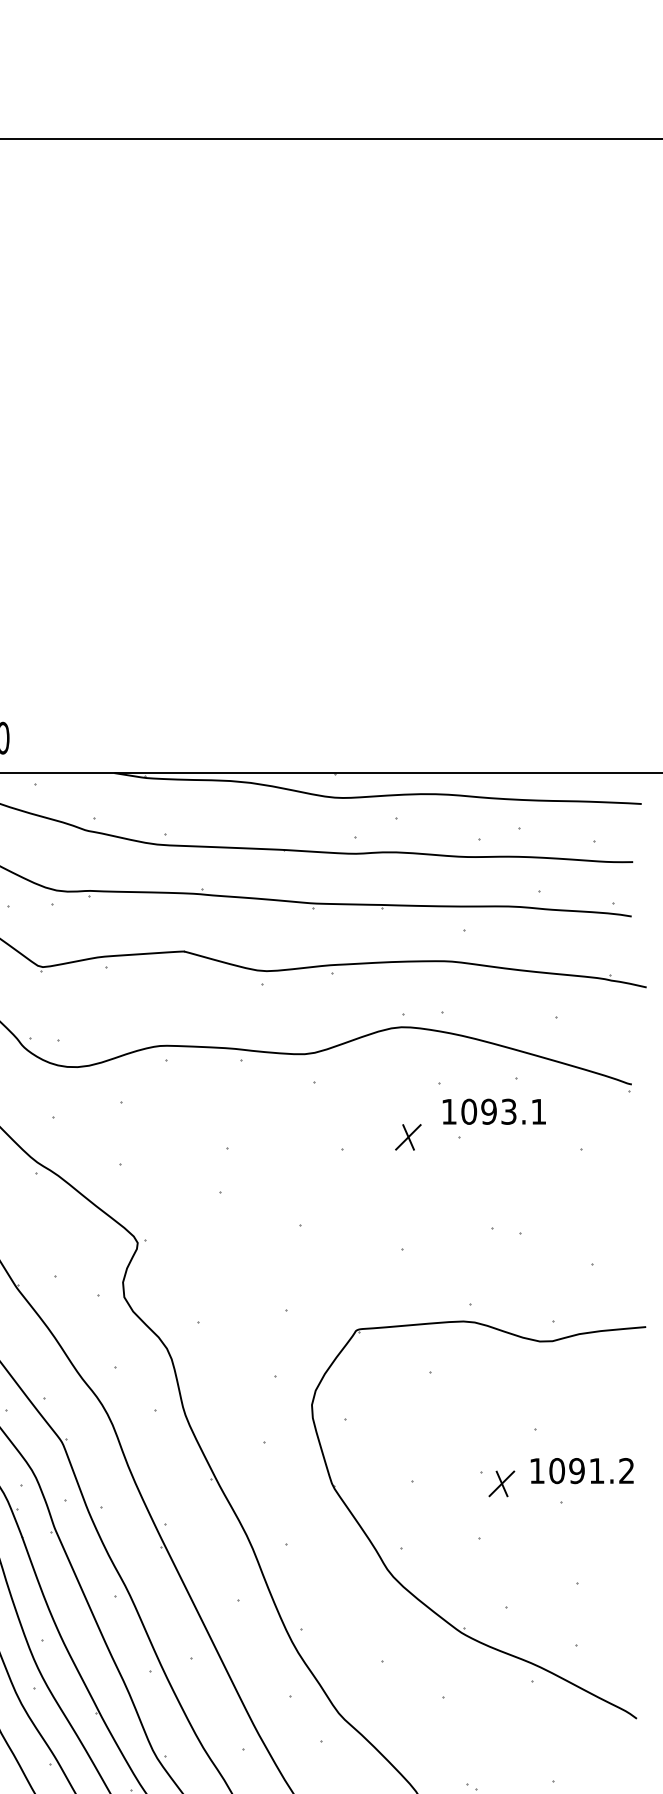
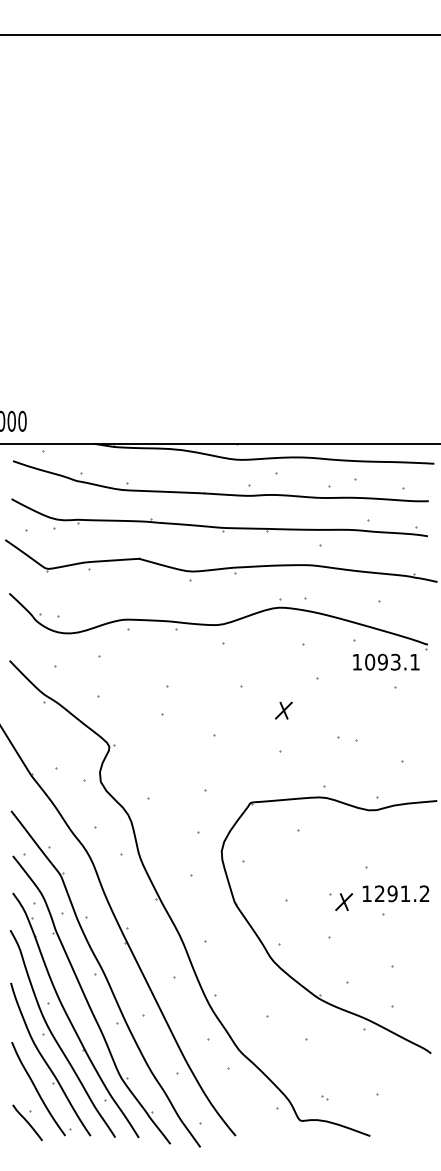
text: (494, 1110) -> (386, 661), moved
part: (407, 1137) -> (283, 710), moved
text: (556, 1470) -> (379, 893), 1091.2 -> 1291.2

